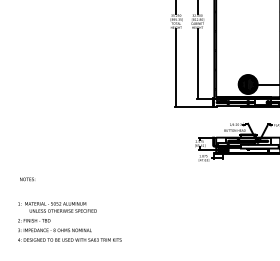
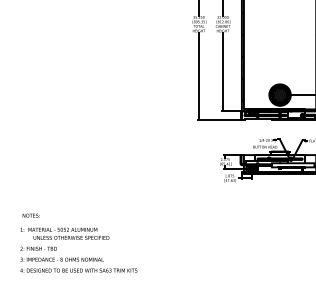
text: (27, 179) -> (31, 215), moved

